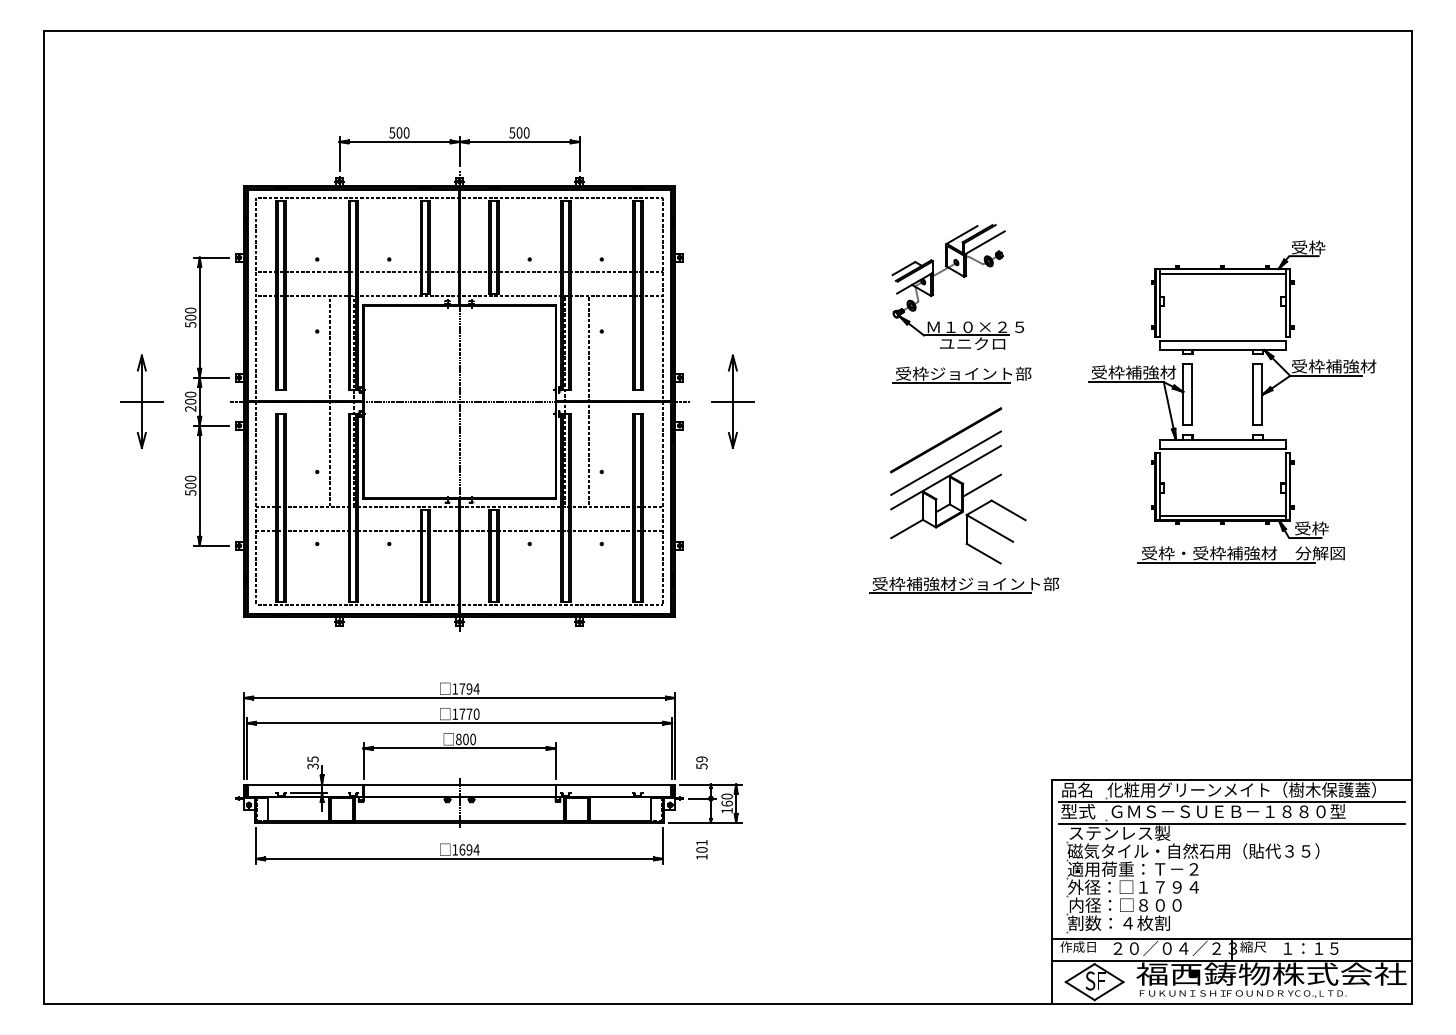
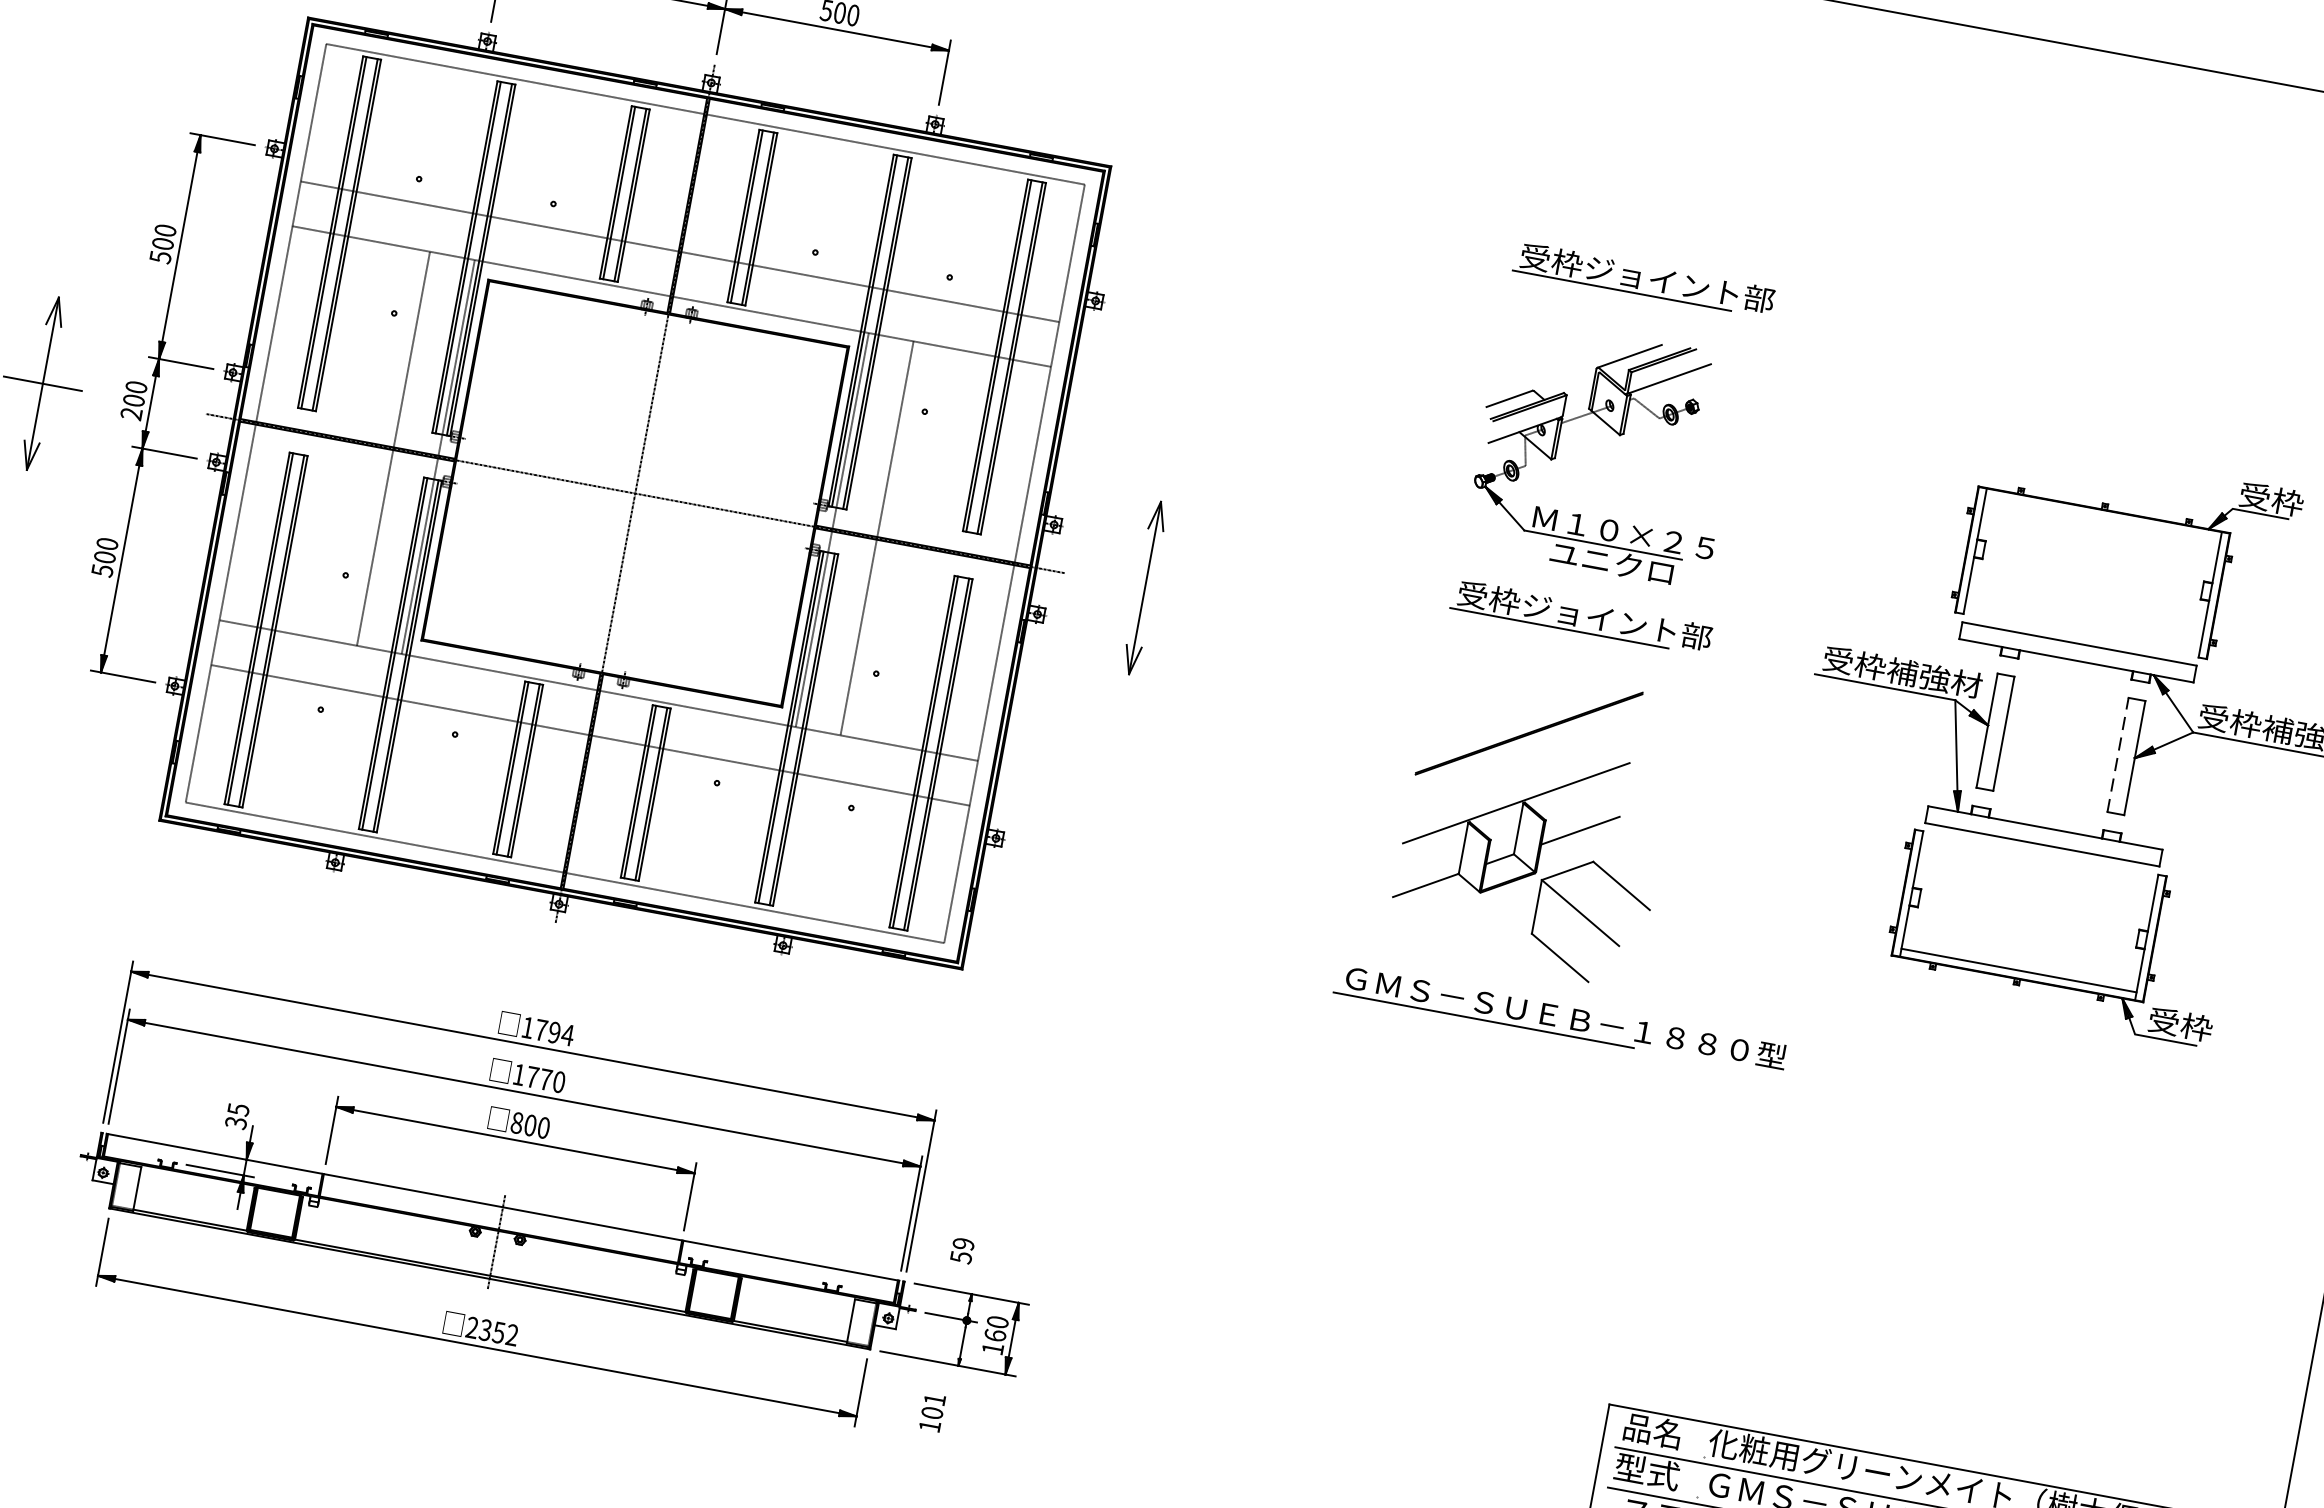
part: (961, 193) -> (1643, 278), added
line: (1222, 273) -> (2102, 518), removed
line: (1253, 394) -> (2118, 754), solid -> dashed
line: (732, 401) -> (1144, 587), removed
line: (945, 462) -> (1520, 774), removed
part: (1240, 554) -> (2038, 1048), removed
text: (991, 583) -> (1564, 1016), 受枠補強材ジョイント部 -> ＧＭＳ－ＳＵＥＢ－１８８０型
text: (465, 849) -> (491, 1330), 1694 -> 2352

